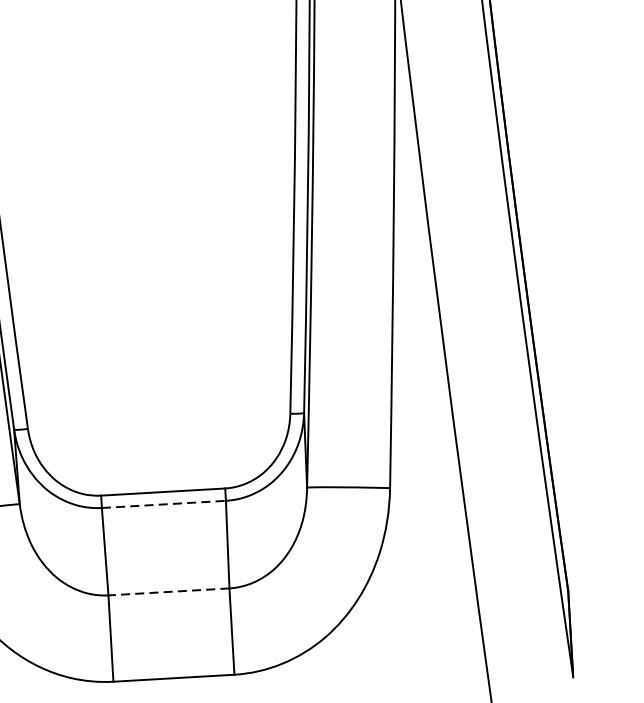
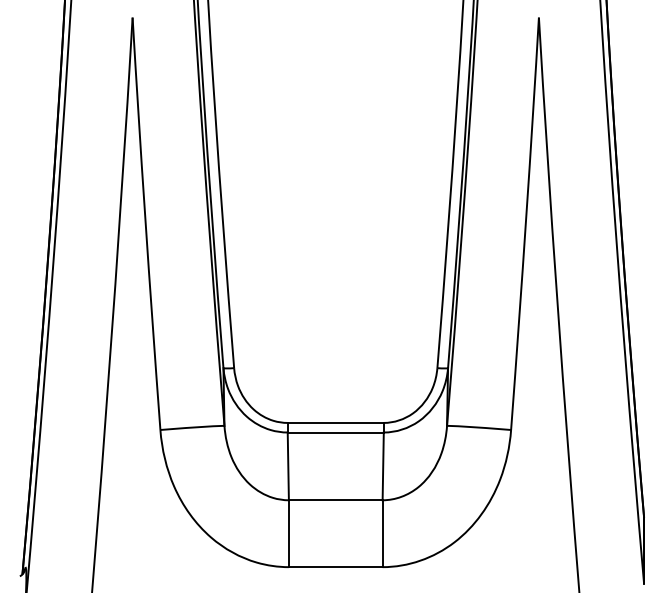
line: (164, 504) -> (336, 432), dashed -> solid
line: (168, 592) -> (335, 500), dashed -> solid

